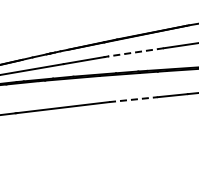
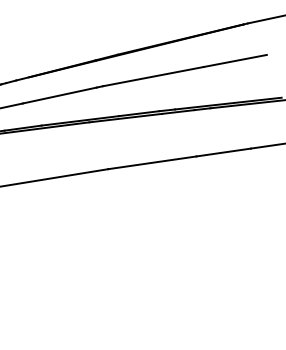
line: (135, 52) -> (152, 76), dashed -> solid
line: (133, 99) -> (152, 162), dashed -> solid

